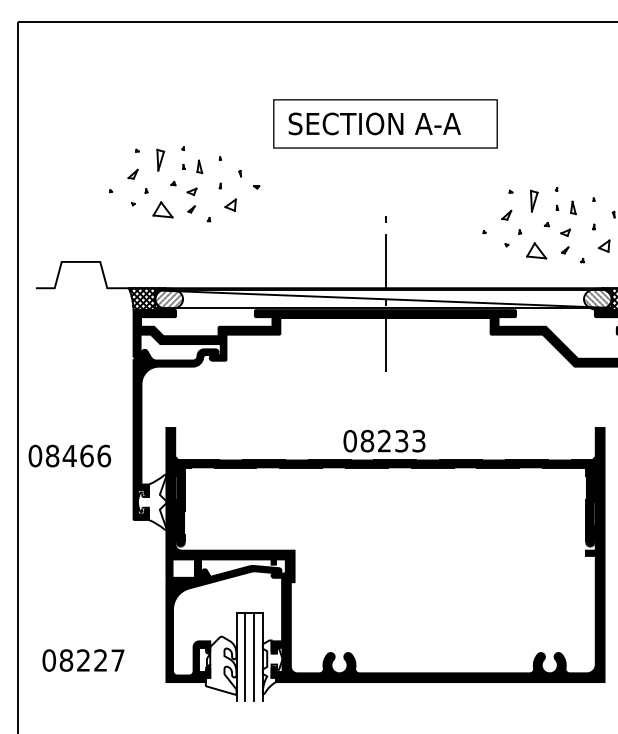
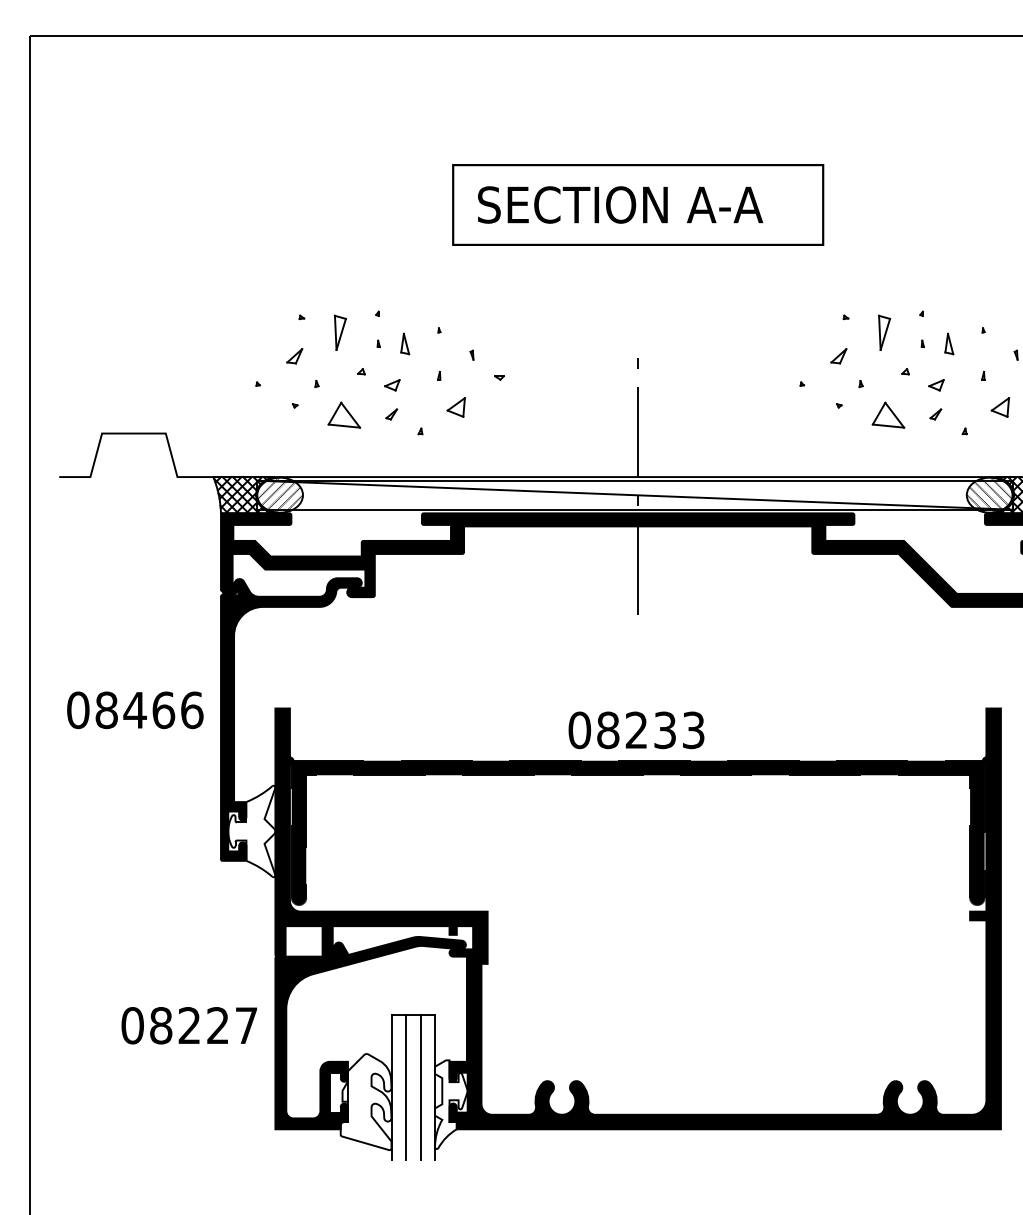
part: (186, 191) -> (383, 384), moved
text: (69, 455) -> (134, 709), moved
text: (83, 660) -> (189, 1025), moved

